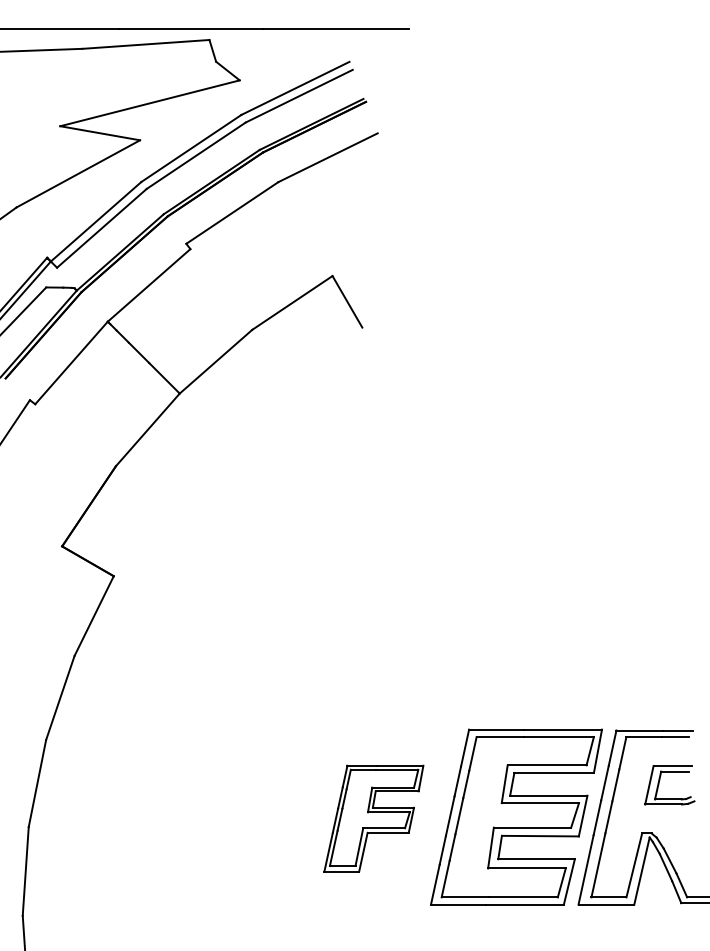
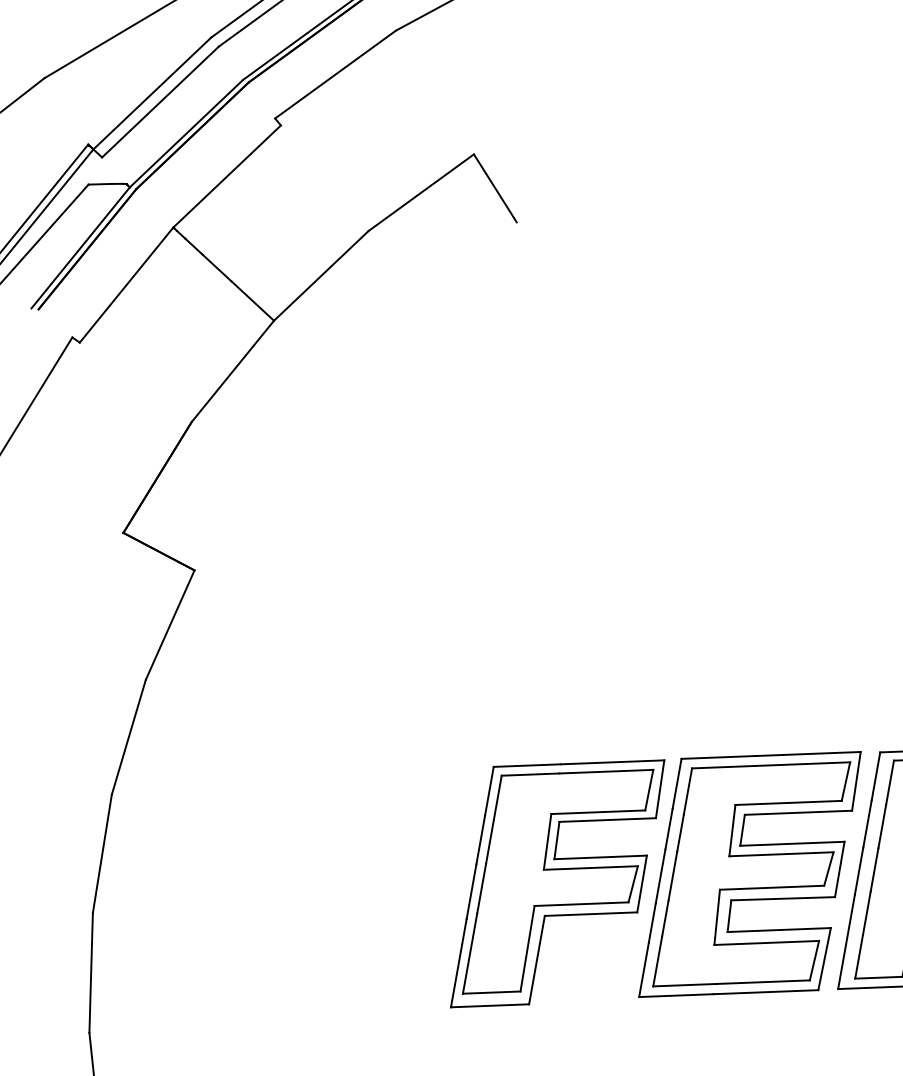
part: (373, 818) -> (557, 883), size x1.67

